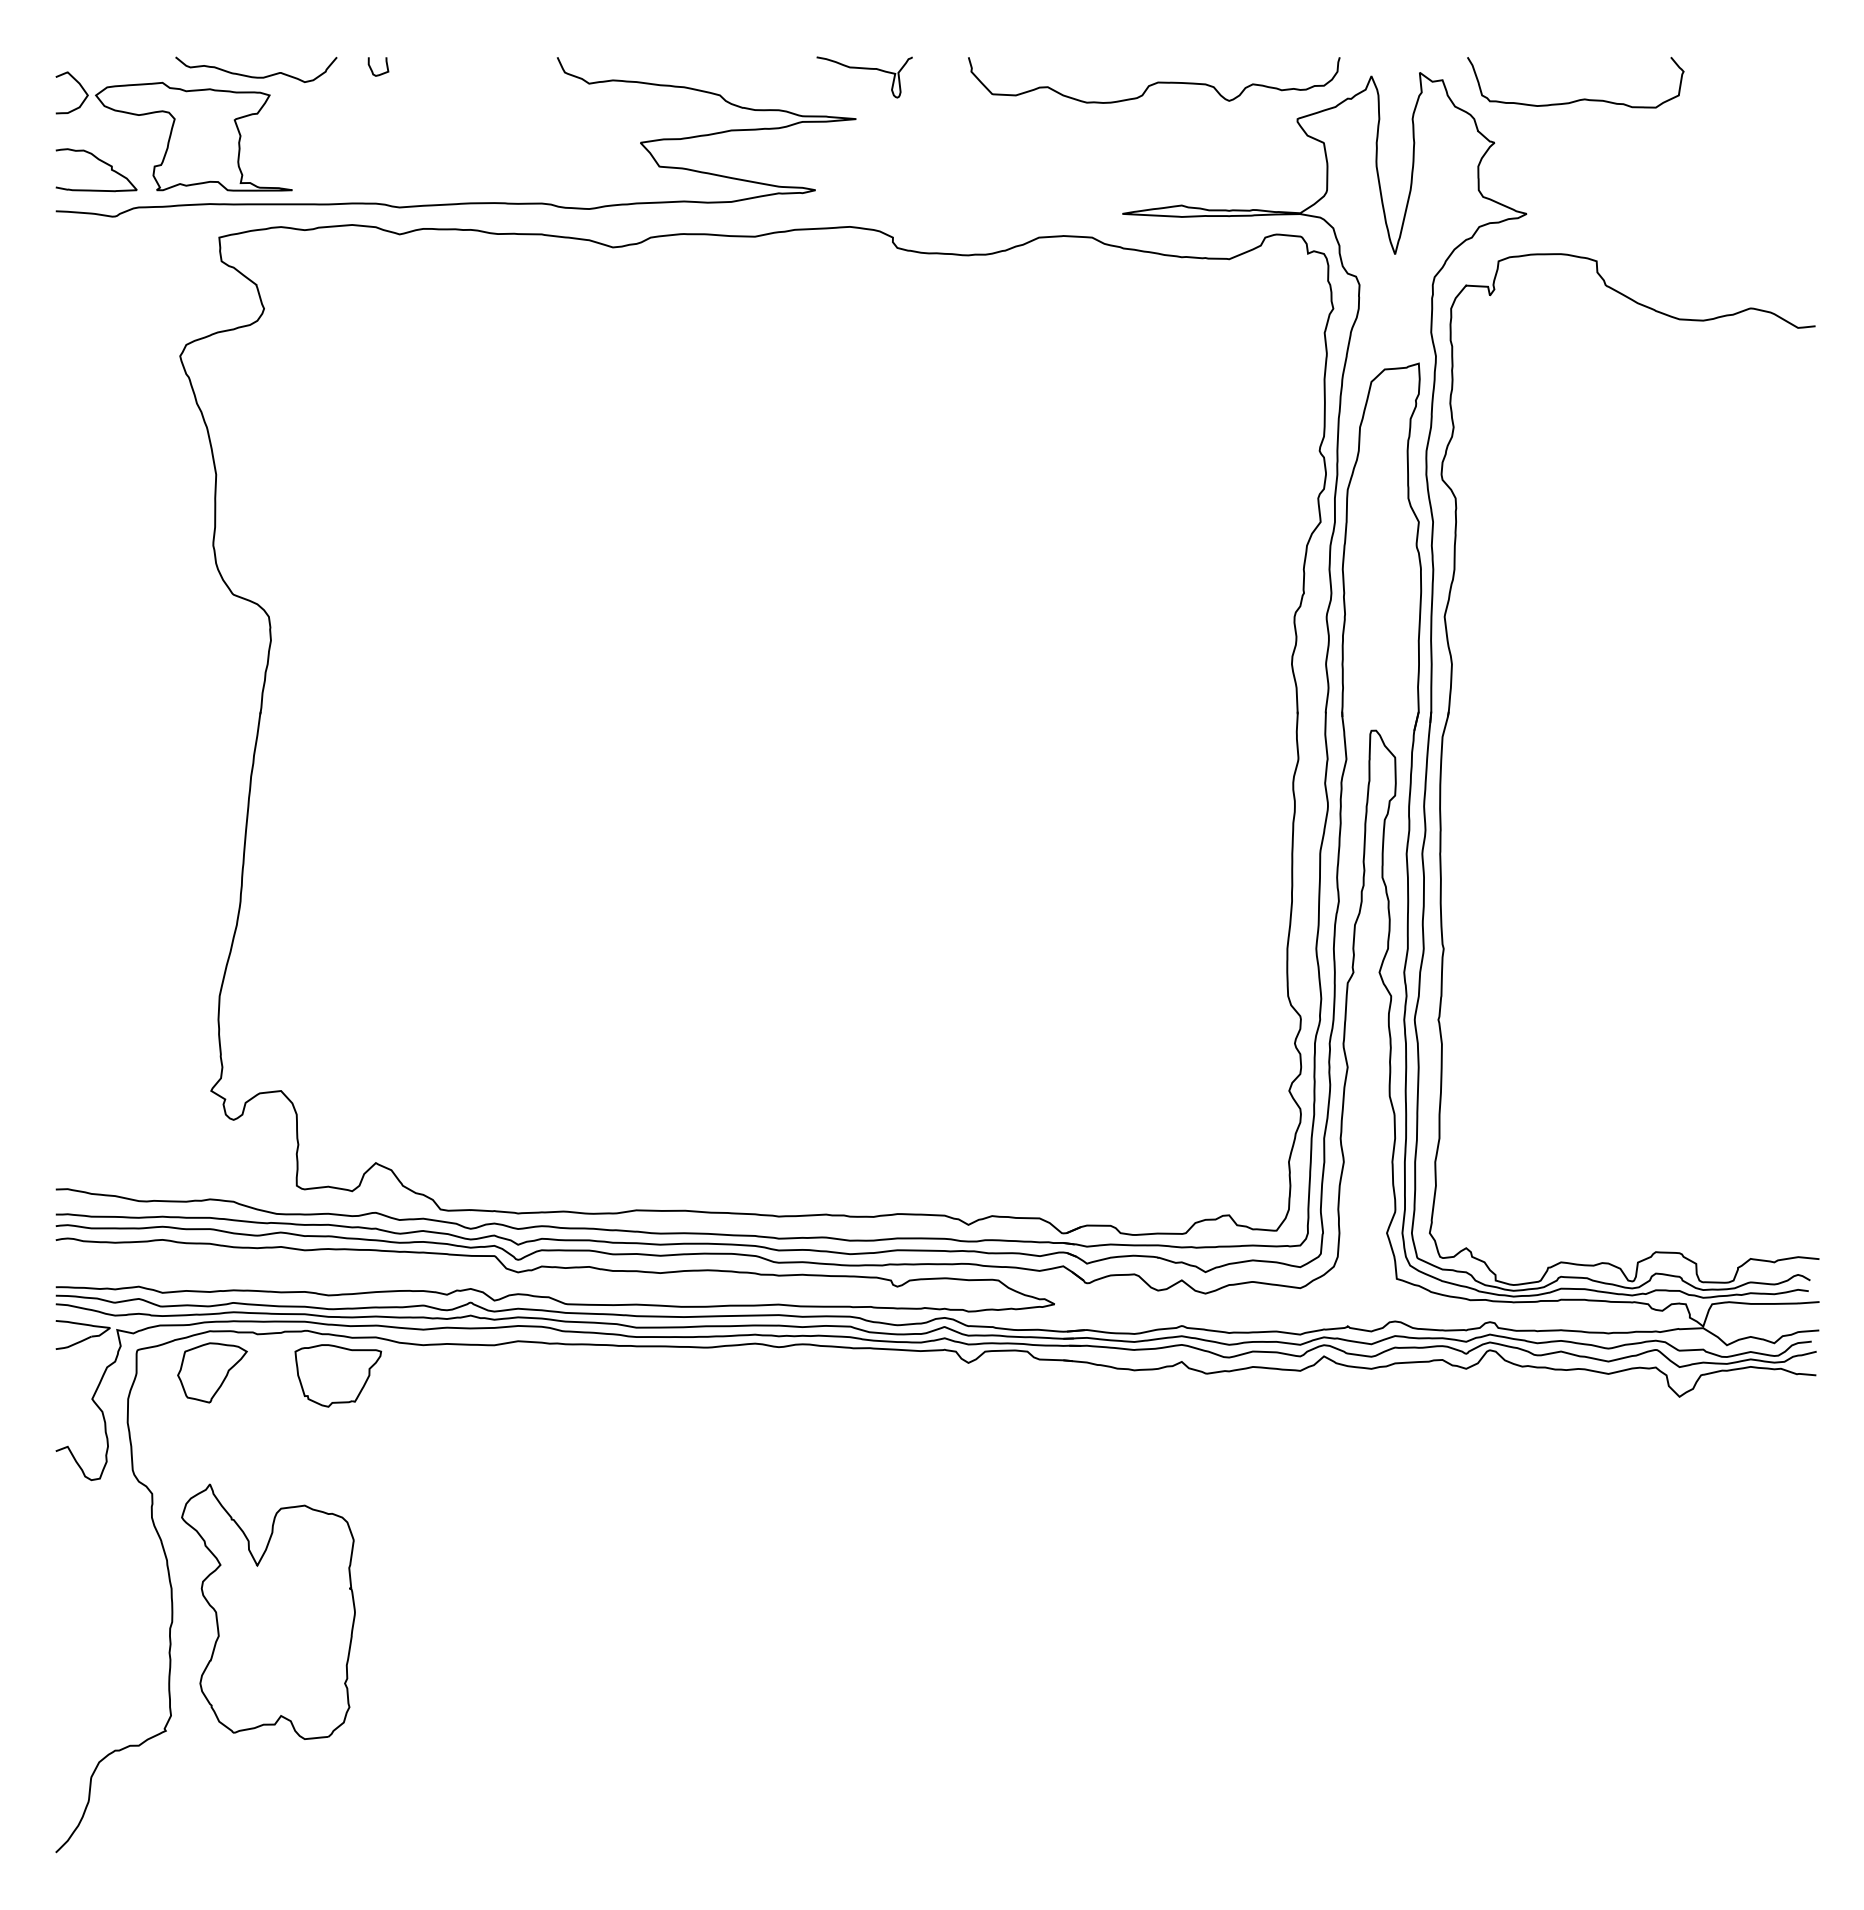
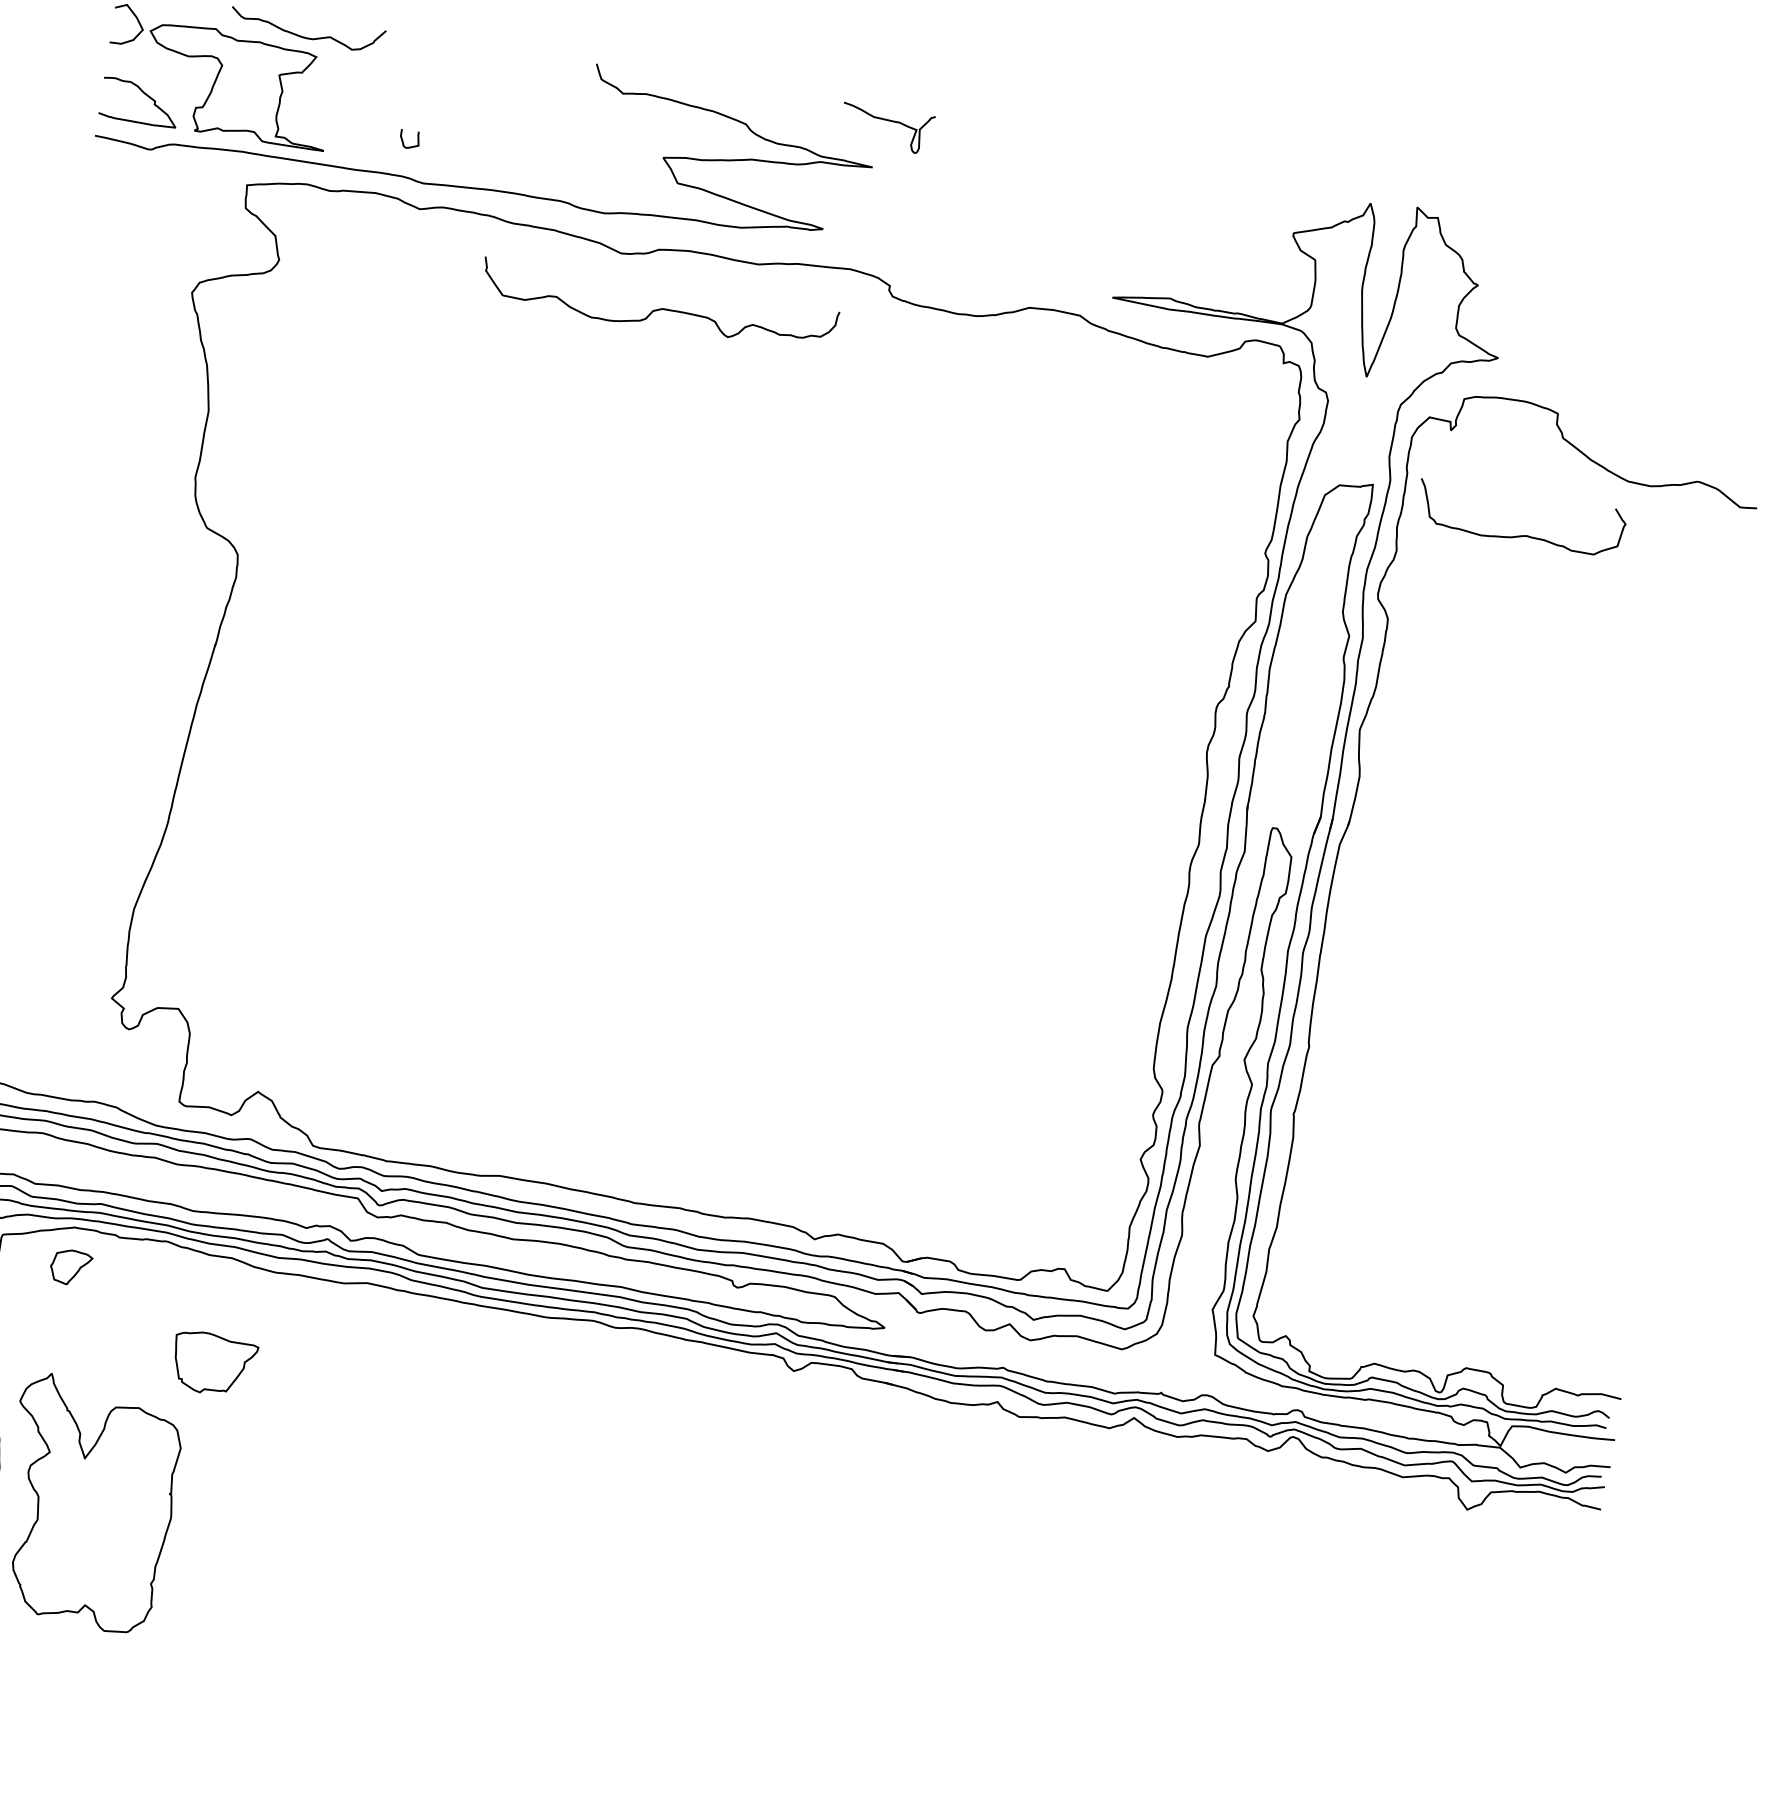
curve: (372, 69) -> (403, 141), moved
curve: (1155, 82) -> (660, 308), moved
curve: (1577, 99) -> (1520, 535), moved
part: (212, 1372) -> (70, 1267), size x0.6
part: (338, 1375) -> (214, 1364), moved

